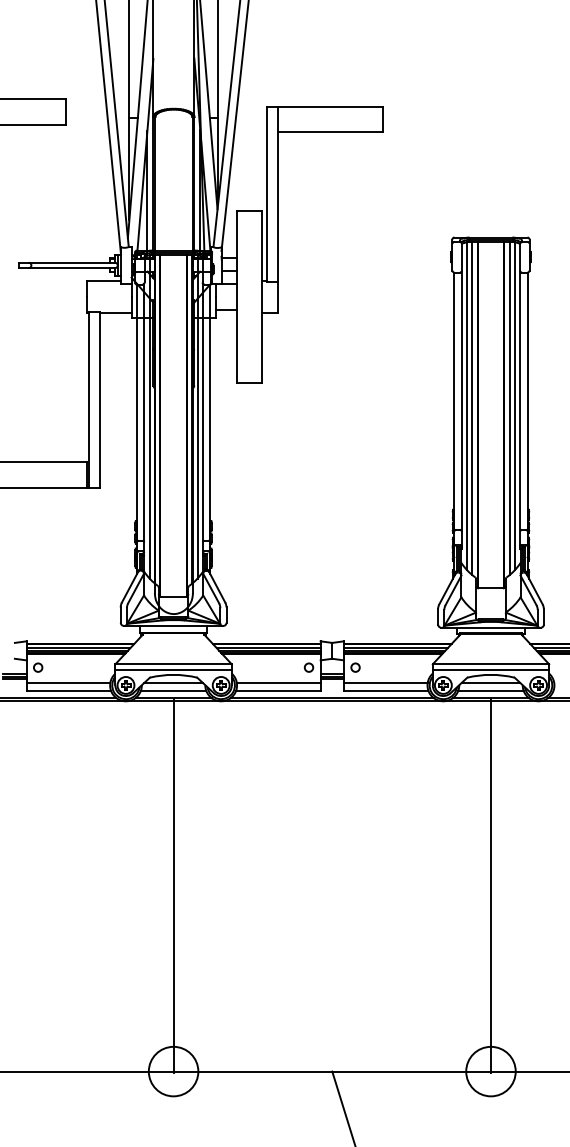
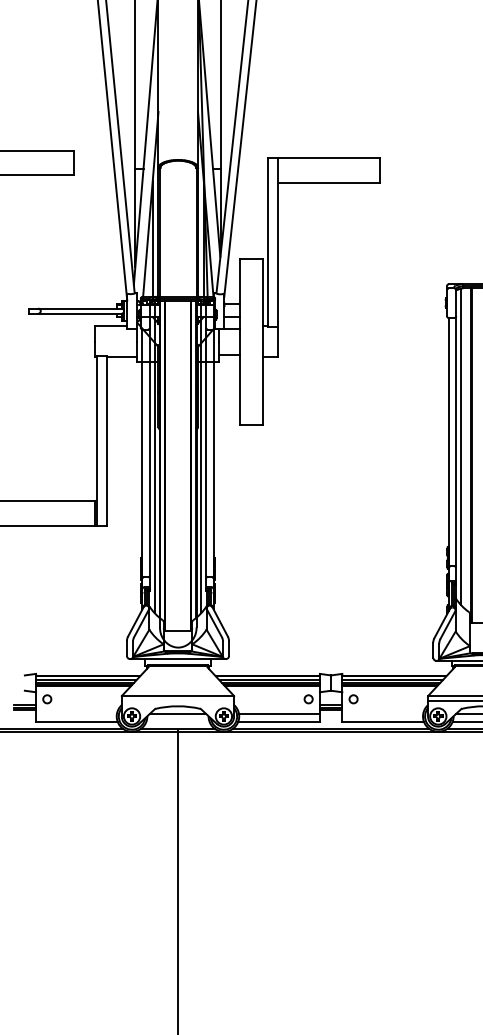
line: (472, 408) -> (466, 449), removed
line: (173, 669) -> (177, 701), removed
line: (68, 683) -> (76, 714), removed
line: (385, 683) -> (382, 714), removed
line: (173, 690) -> (177, 721), removed

